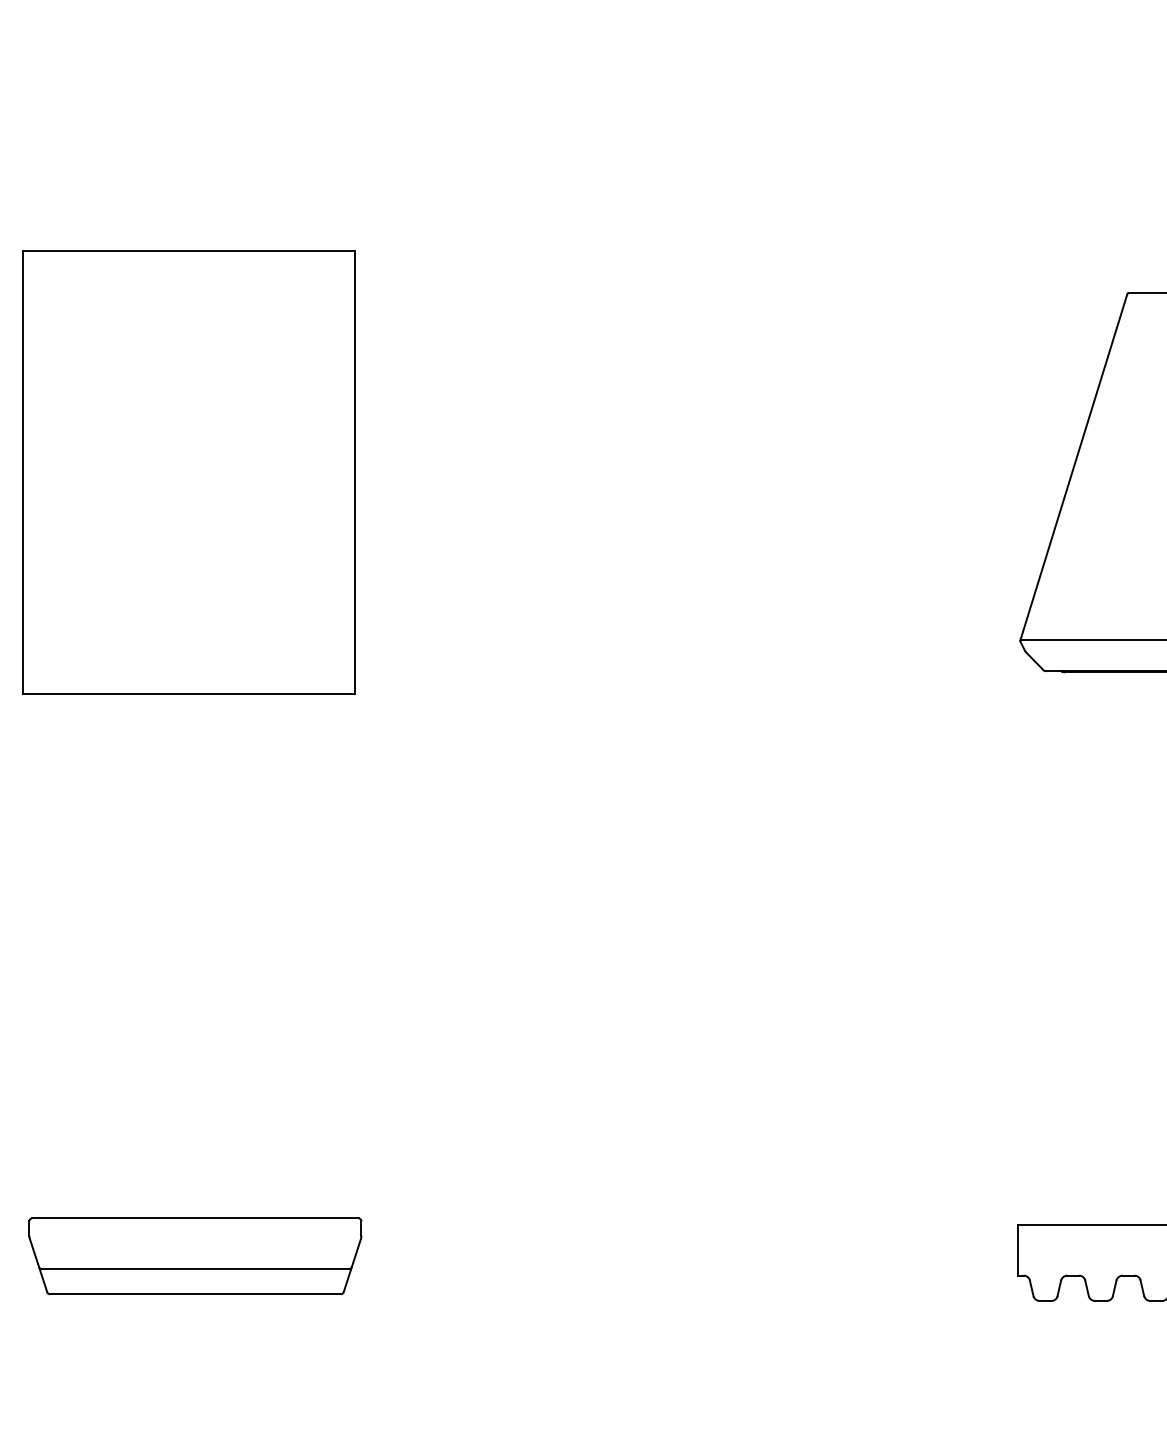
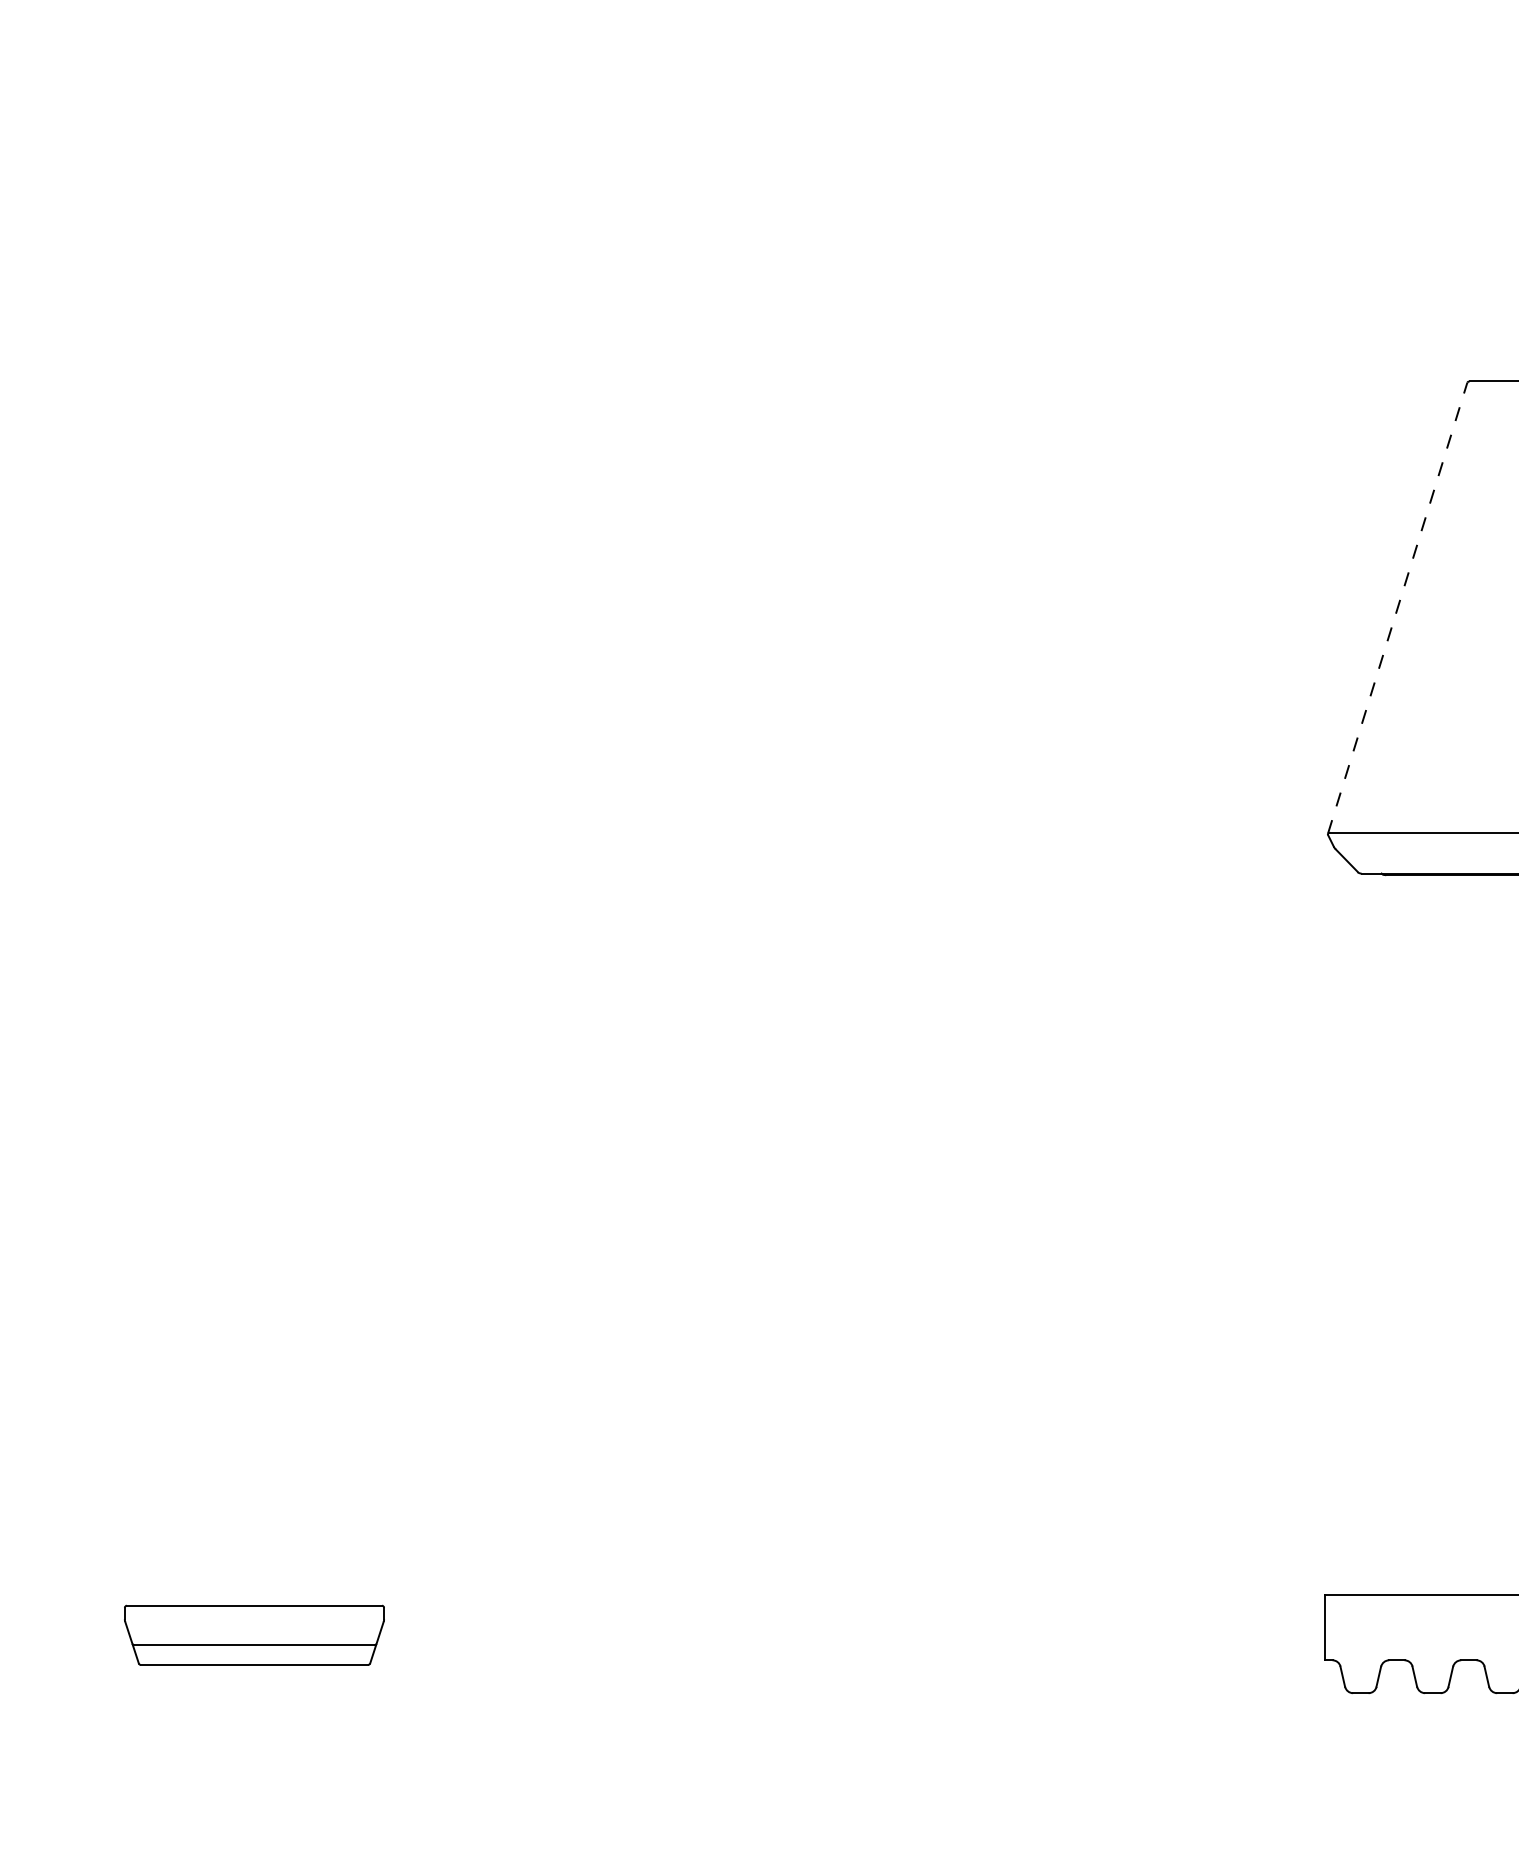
line: (1073, 466) -> (1397, 607), solid -> dashed
part: (188, 472) -> (245, 614), removed
part: (195, 1256) -> (254, 1635), size x0.6

